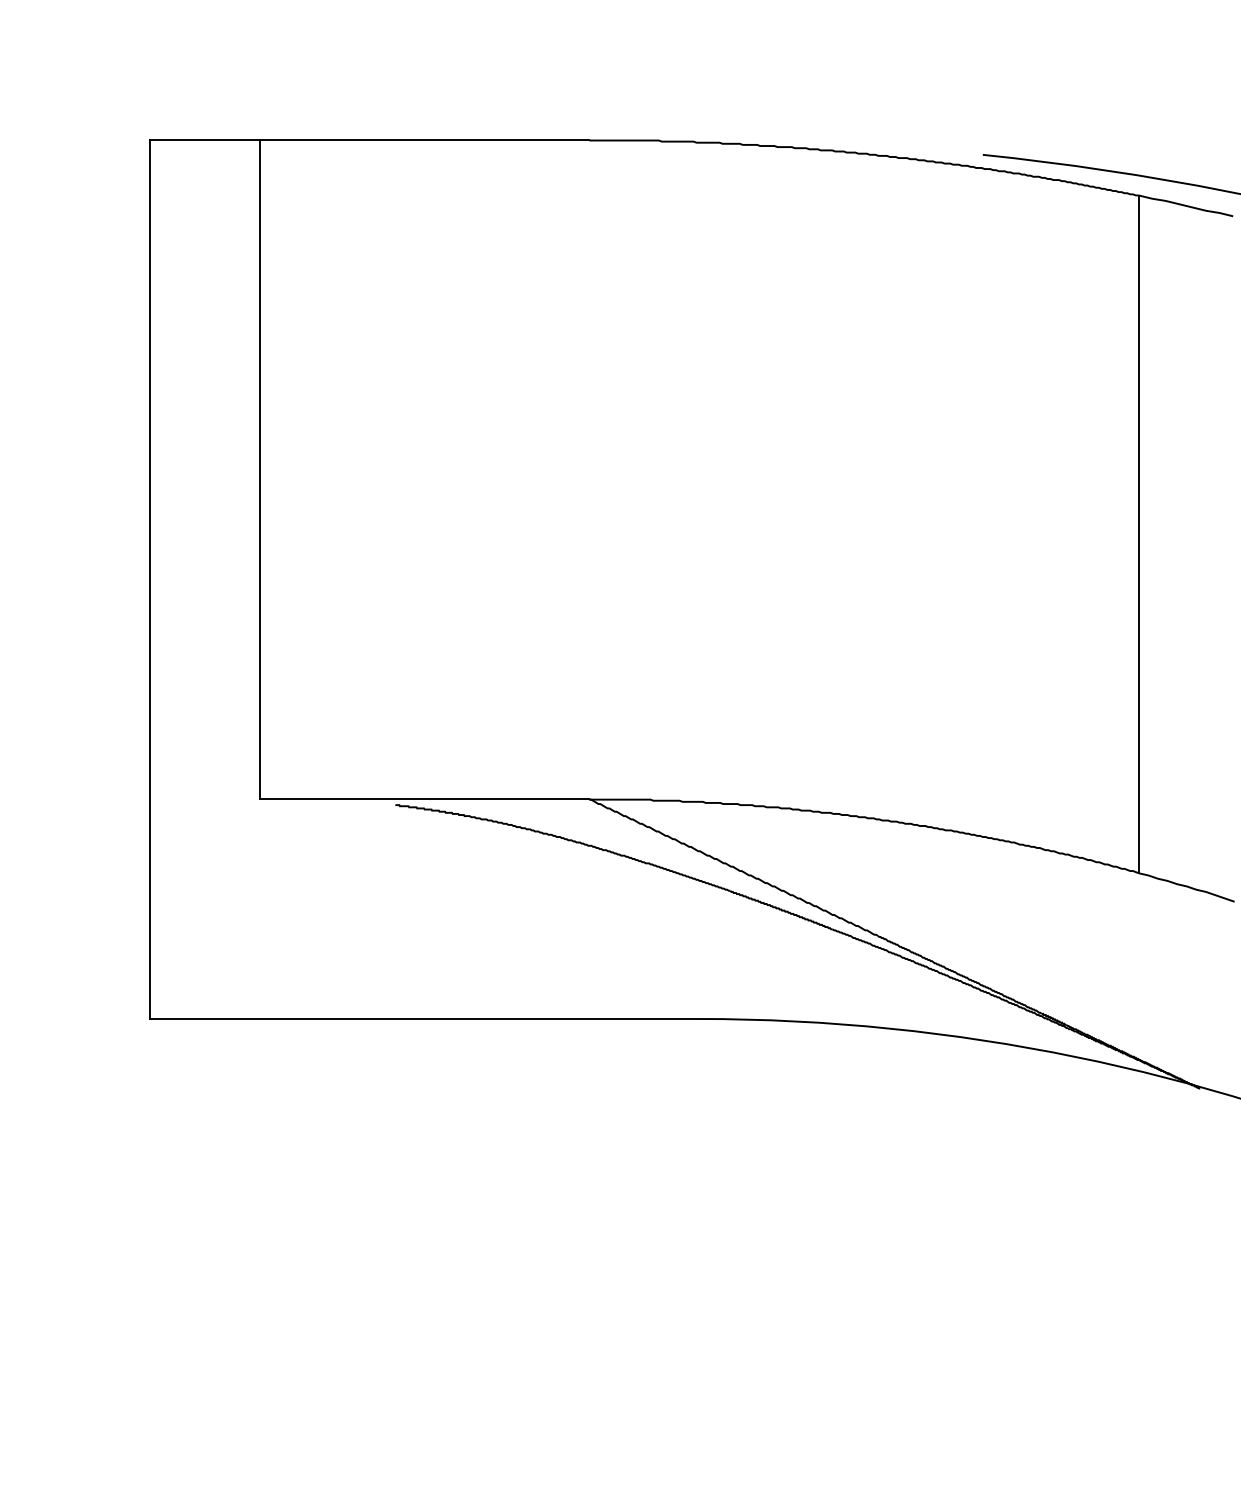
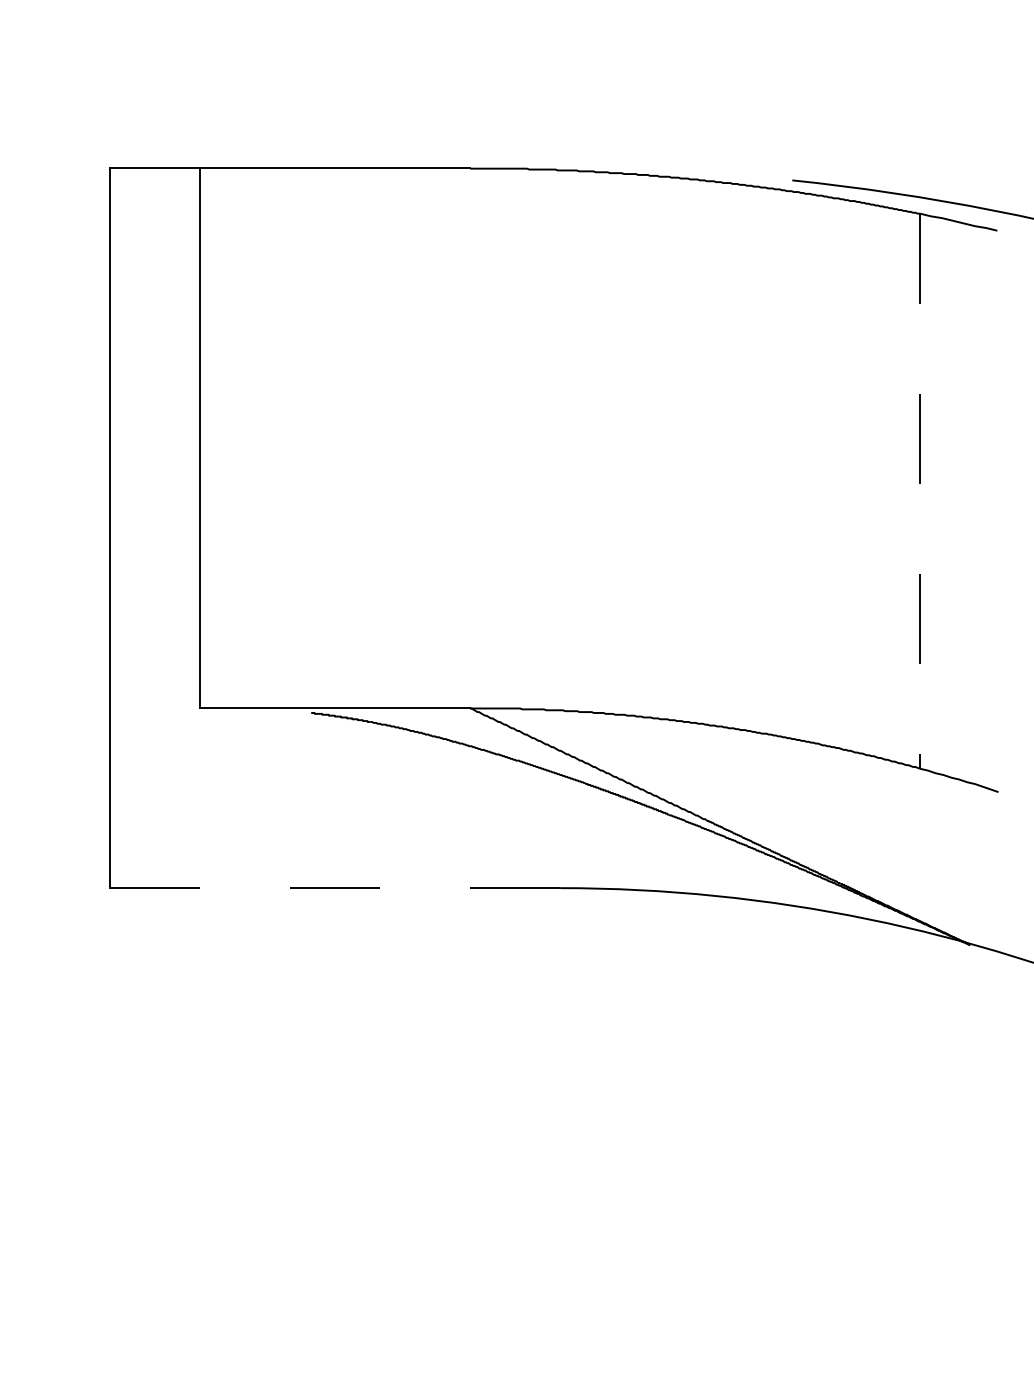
line: (1138, 534) -> (919, 491), solid -> dashed
line: (425, 1019) -> (335, 888), solid -> dashed

